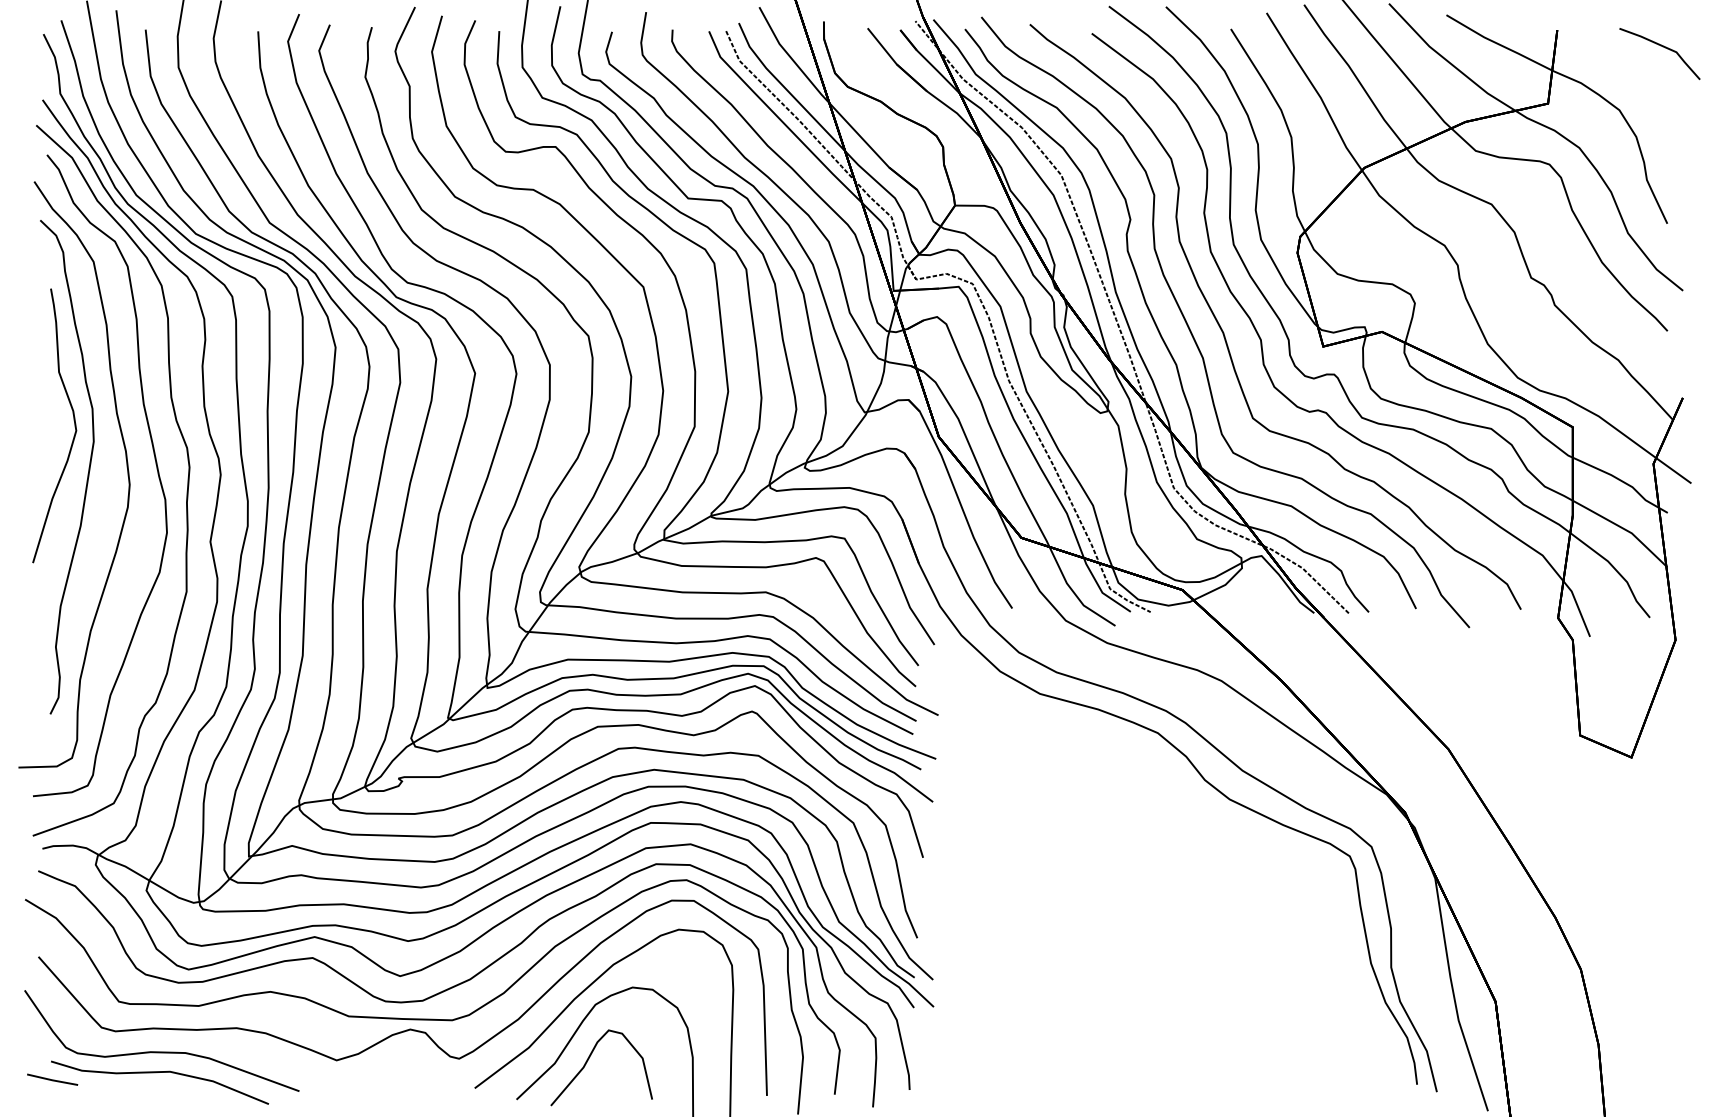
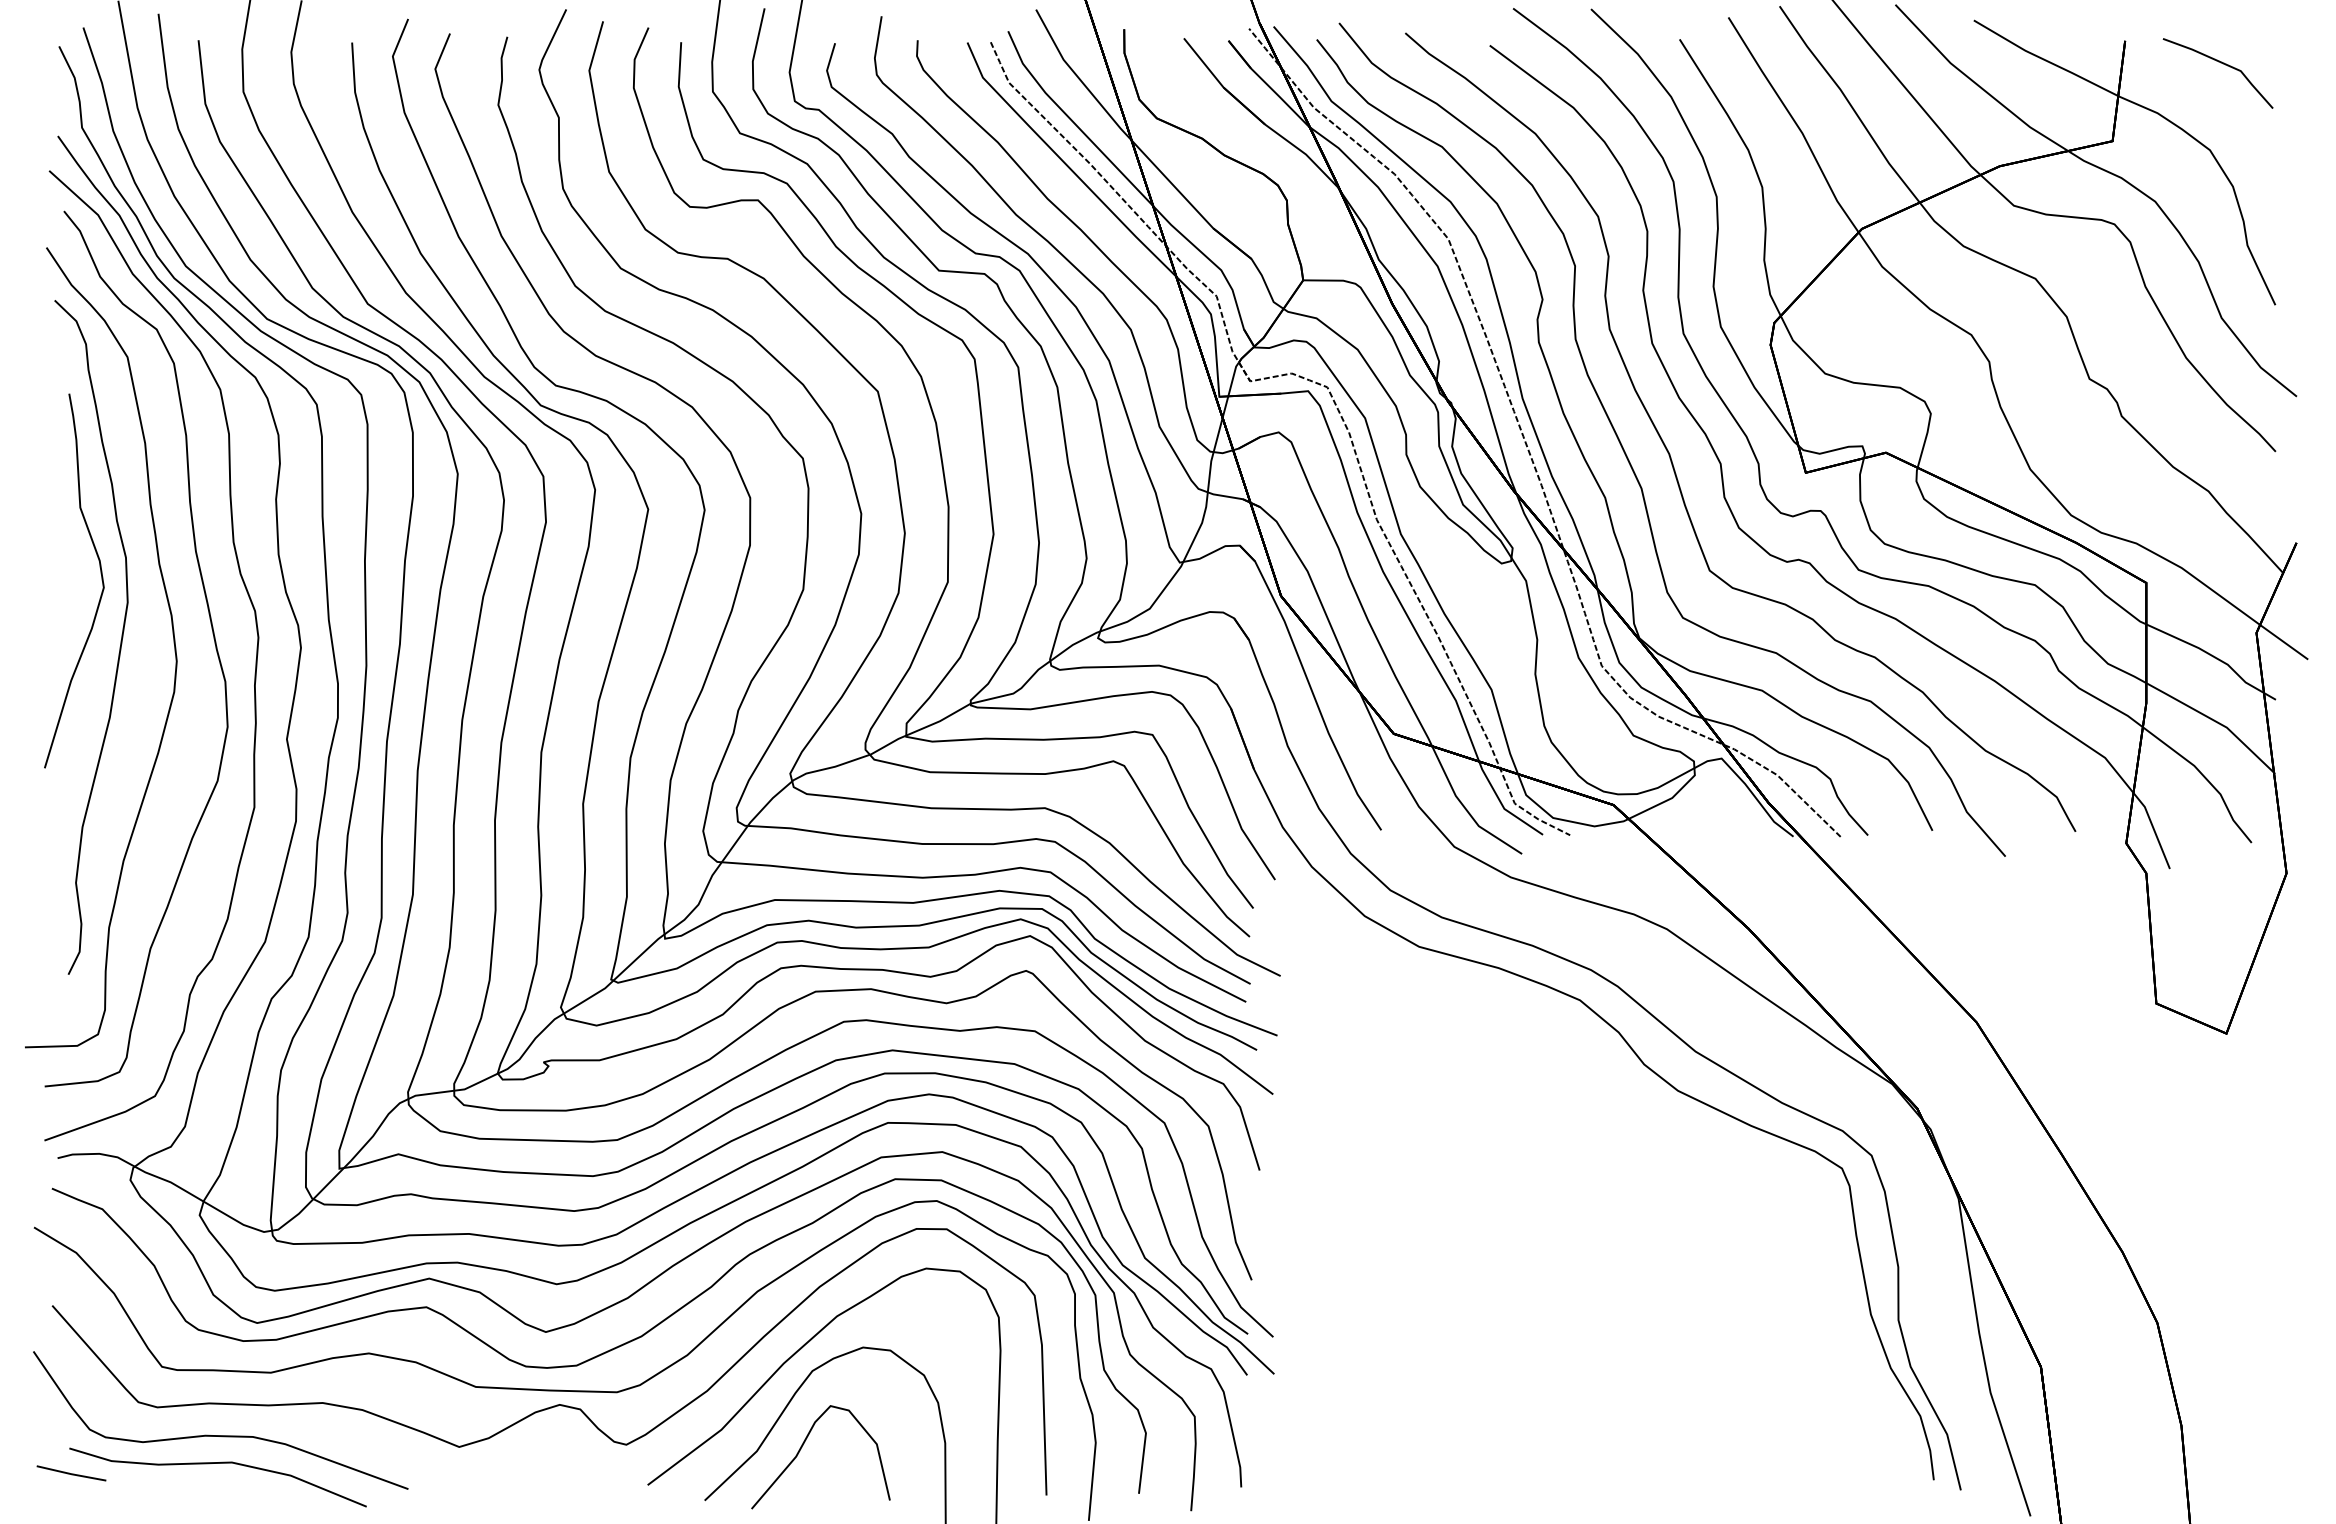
part: (1661, 46) -> (2220, 63), moved

